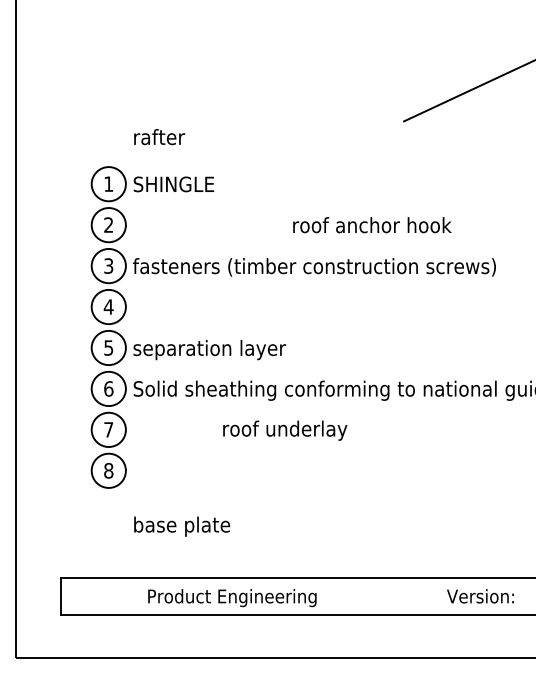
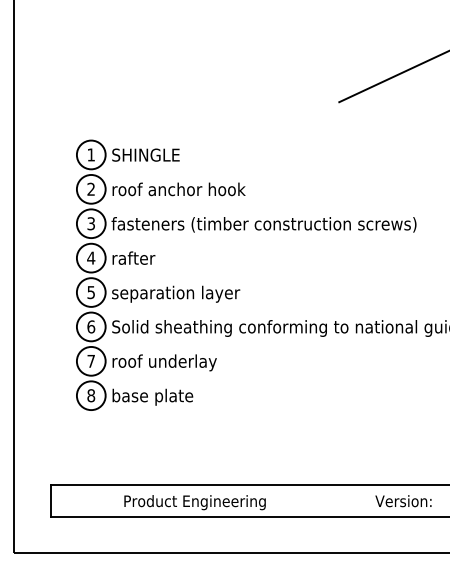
text: (159, 137) -> (133, 258), moved
text: (372, 225) -> (179, 189), moved
text: (285, 430) -> (164, 362), moved
text: (182, 526) -> (153, 397), moved

